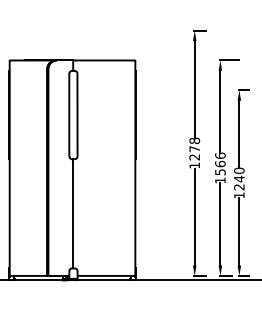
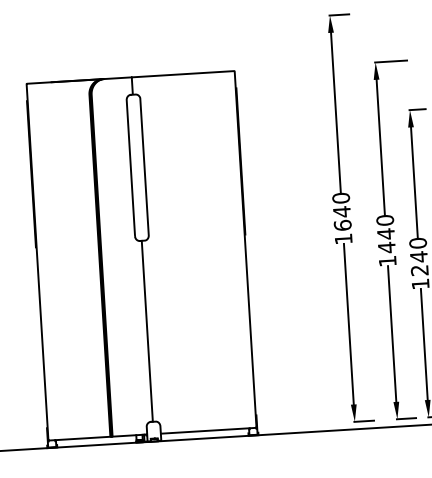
text: (194, 148) -> (341, 210), 1278 -> 1640
text: (220, 163) -> (386, 233), 1566 -> 1440

